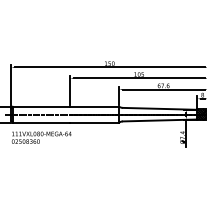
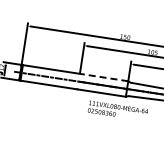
line: (94, 106) -> (103, 77), solid -> dashed
text: (41, 137) -> (117, 110), moved

